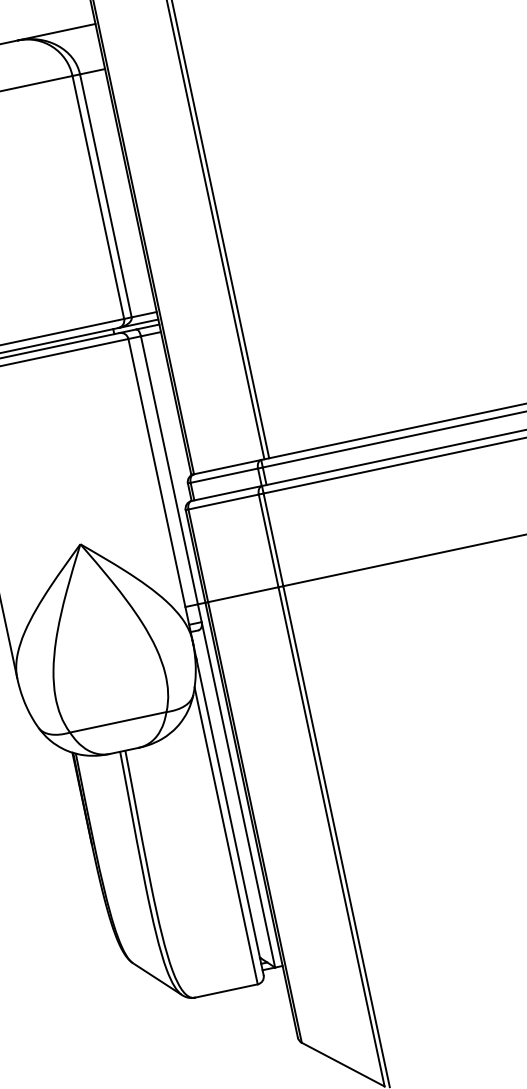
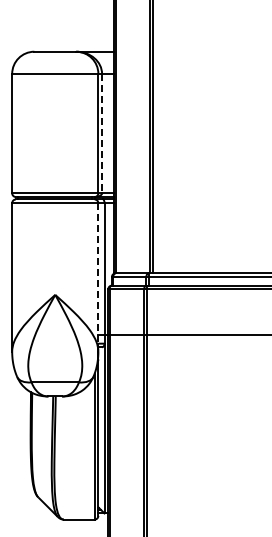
line: (106, 195) -> (102, 133), solid -> dashed
line: (159, 482) -> (98, 273), solid -> dashed

